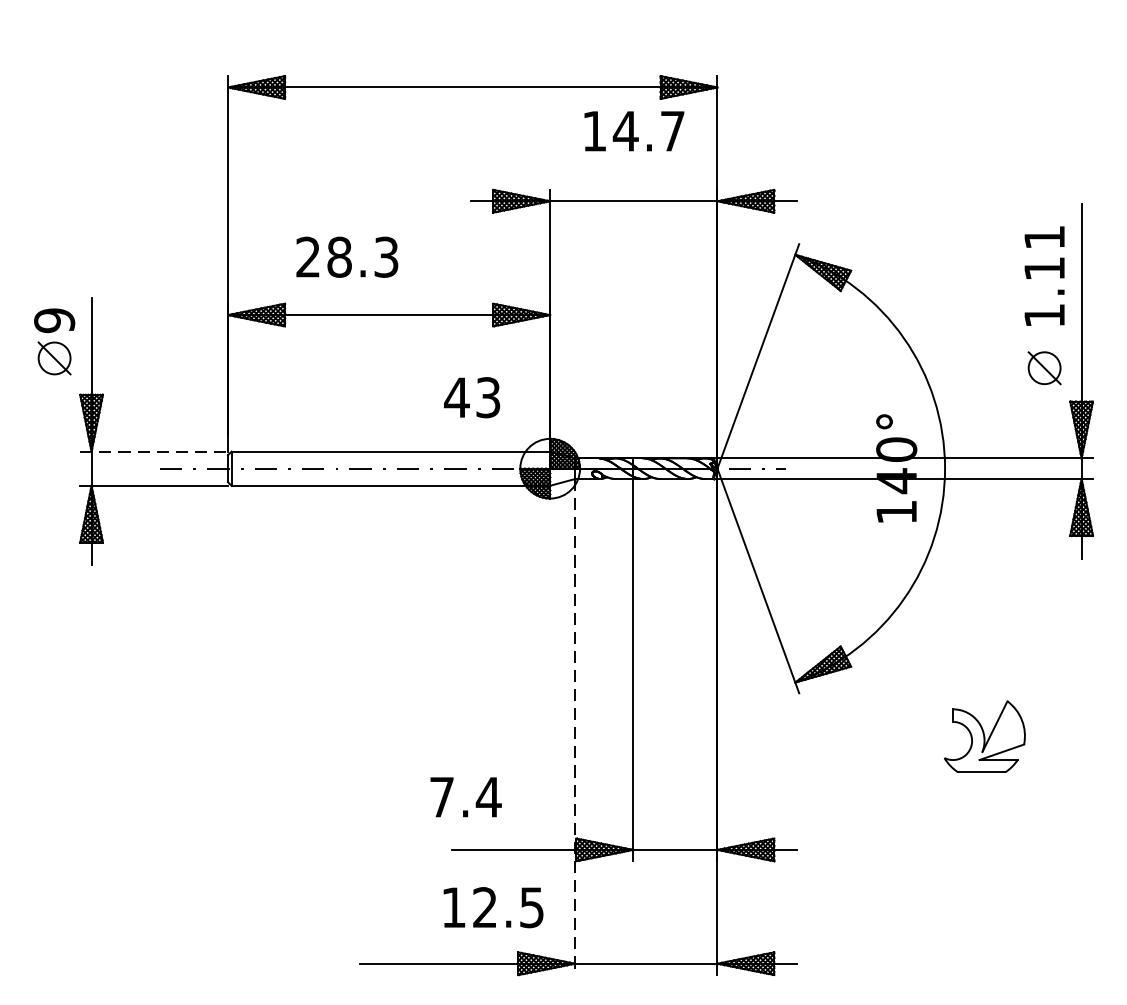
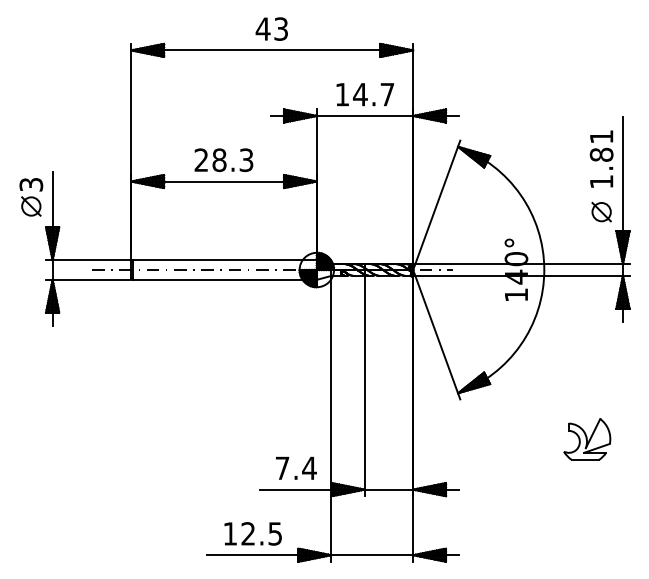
text: (632, 131) -> (364, 94), moved
text: (346, 257) -> (223, 160), moved
text: (1044, 268) -> (601, 154), 1.11 -> 1.81
text: (54, 320) -> (31, 184), 9 -> 3
text: (471, 396) -> (271, 28), moved
line: (153, 452) -> (88, 260), dashed -> solid
line: (575, 726) -> (331, 418), dashed -> solid
part: (985, 736) -> (587, 439), moved
text: (466, 795) -> (296, 467), moved
text: (492, 906) -> (252, 533), moved

